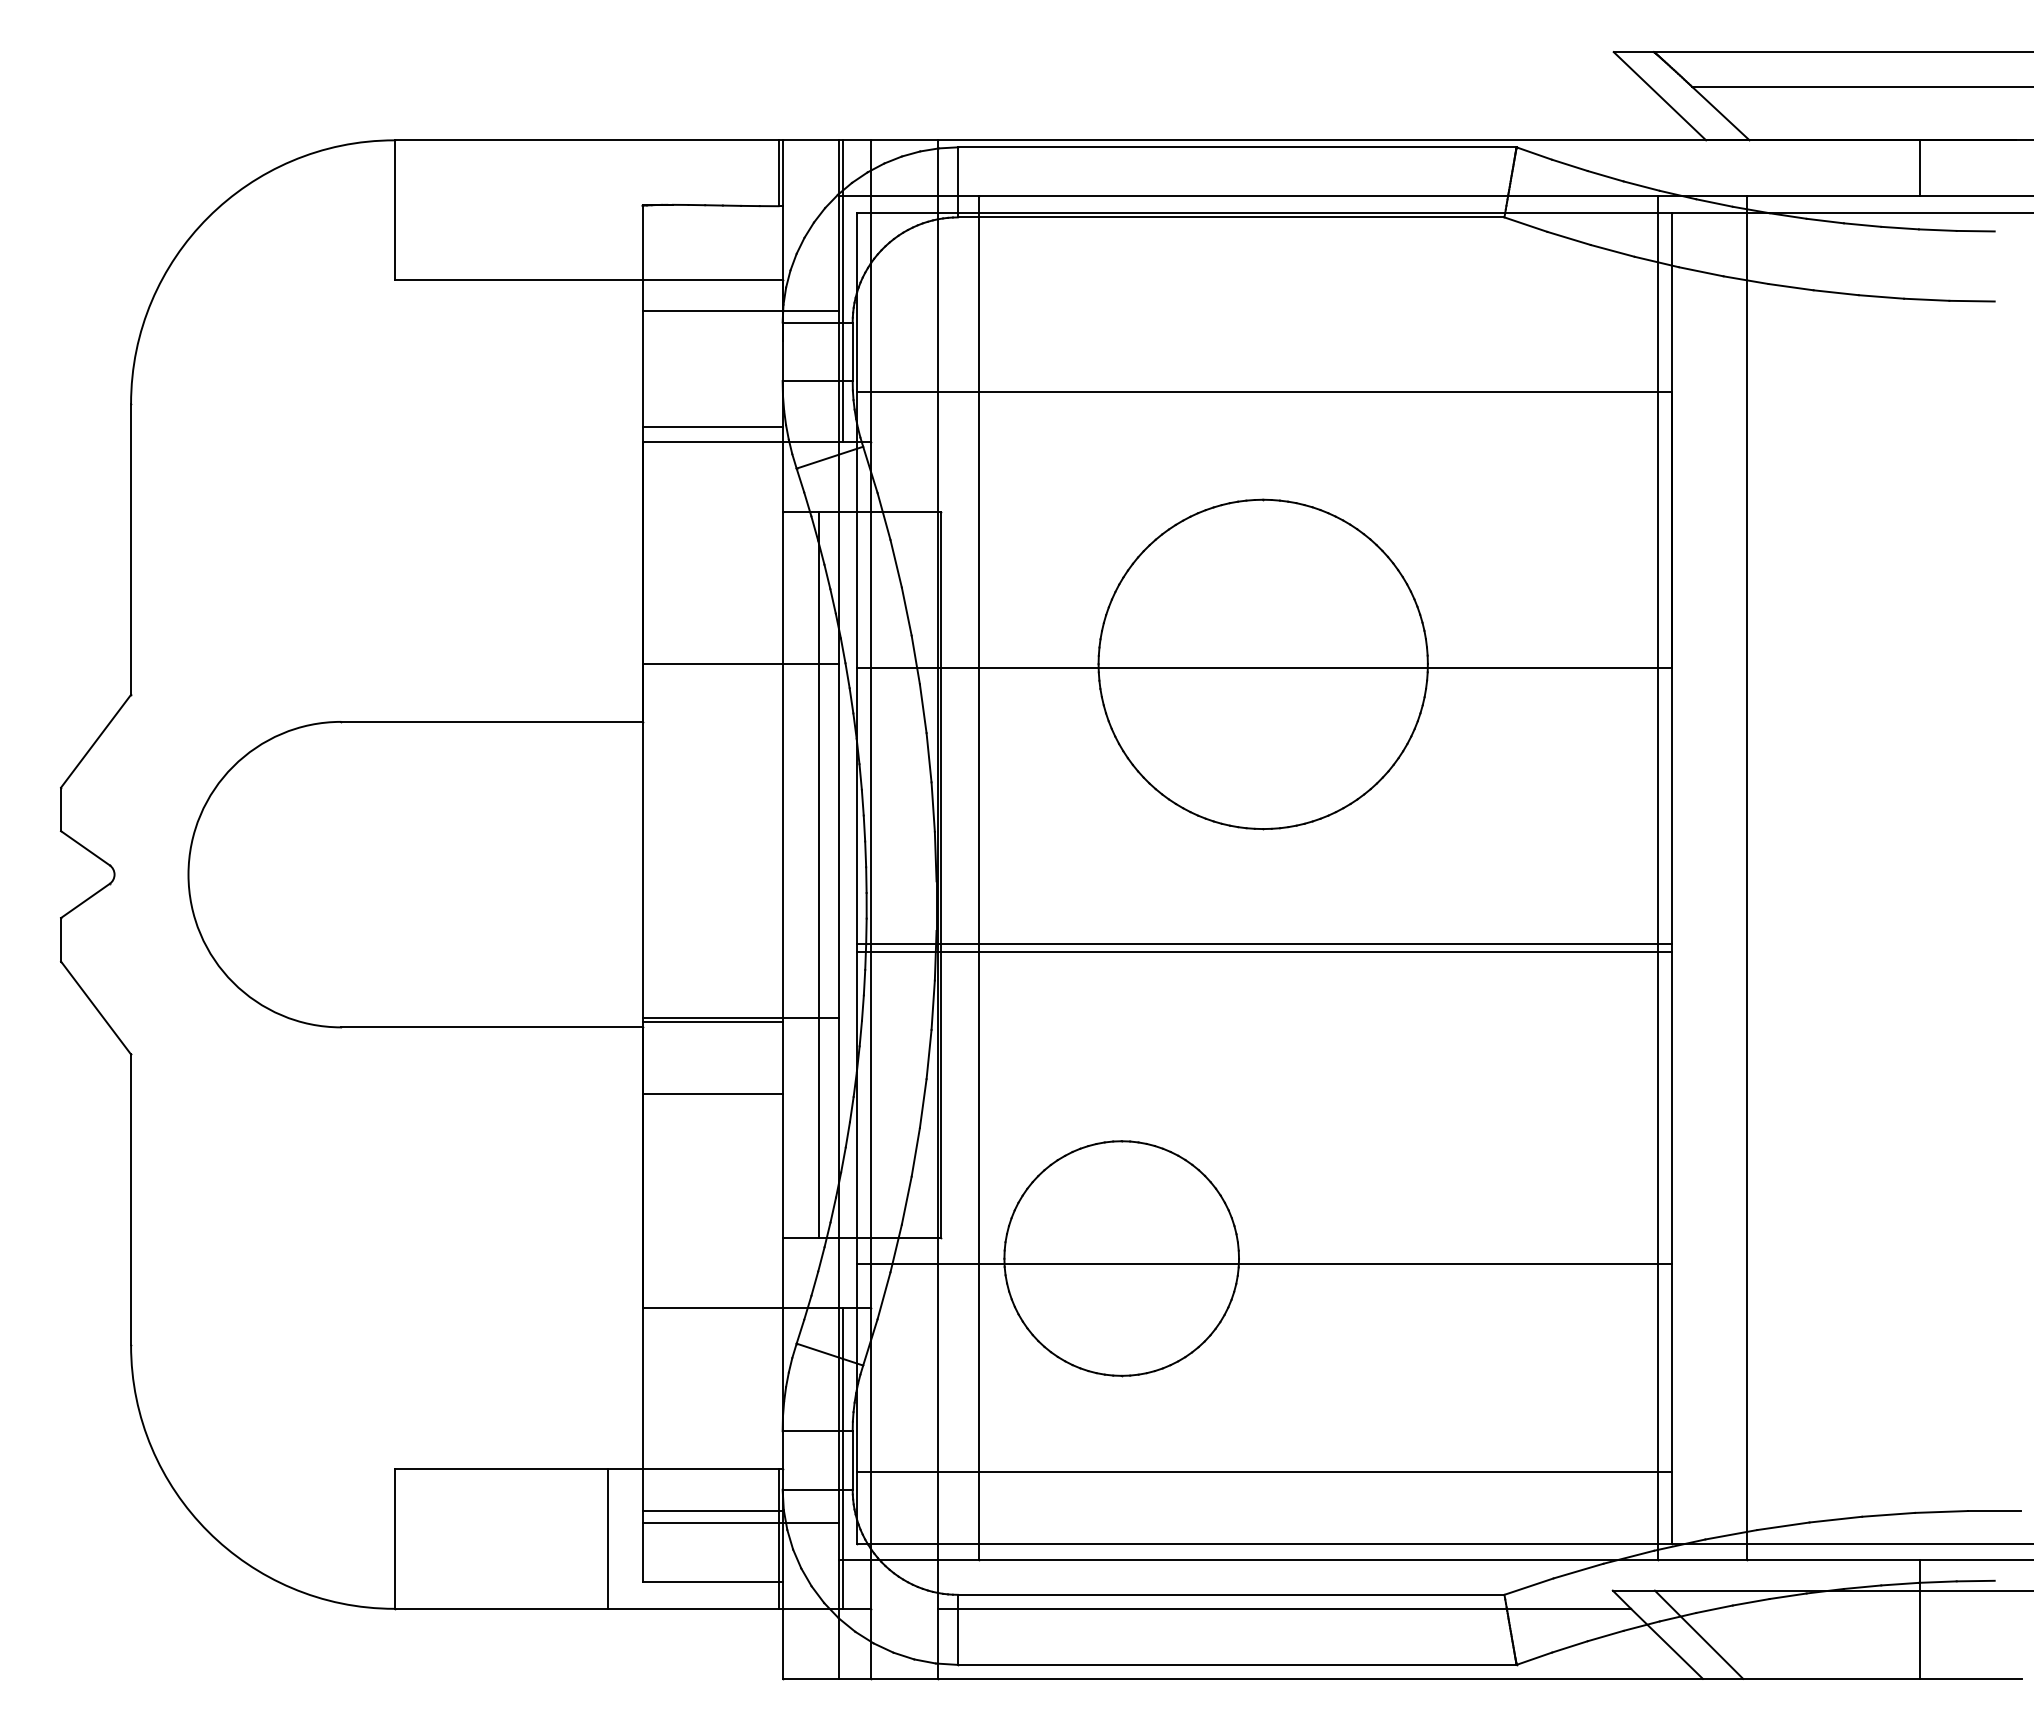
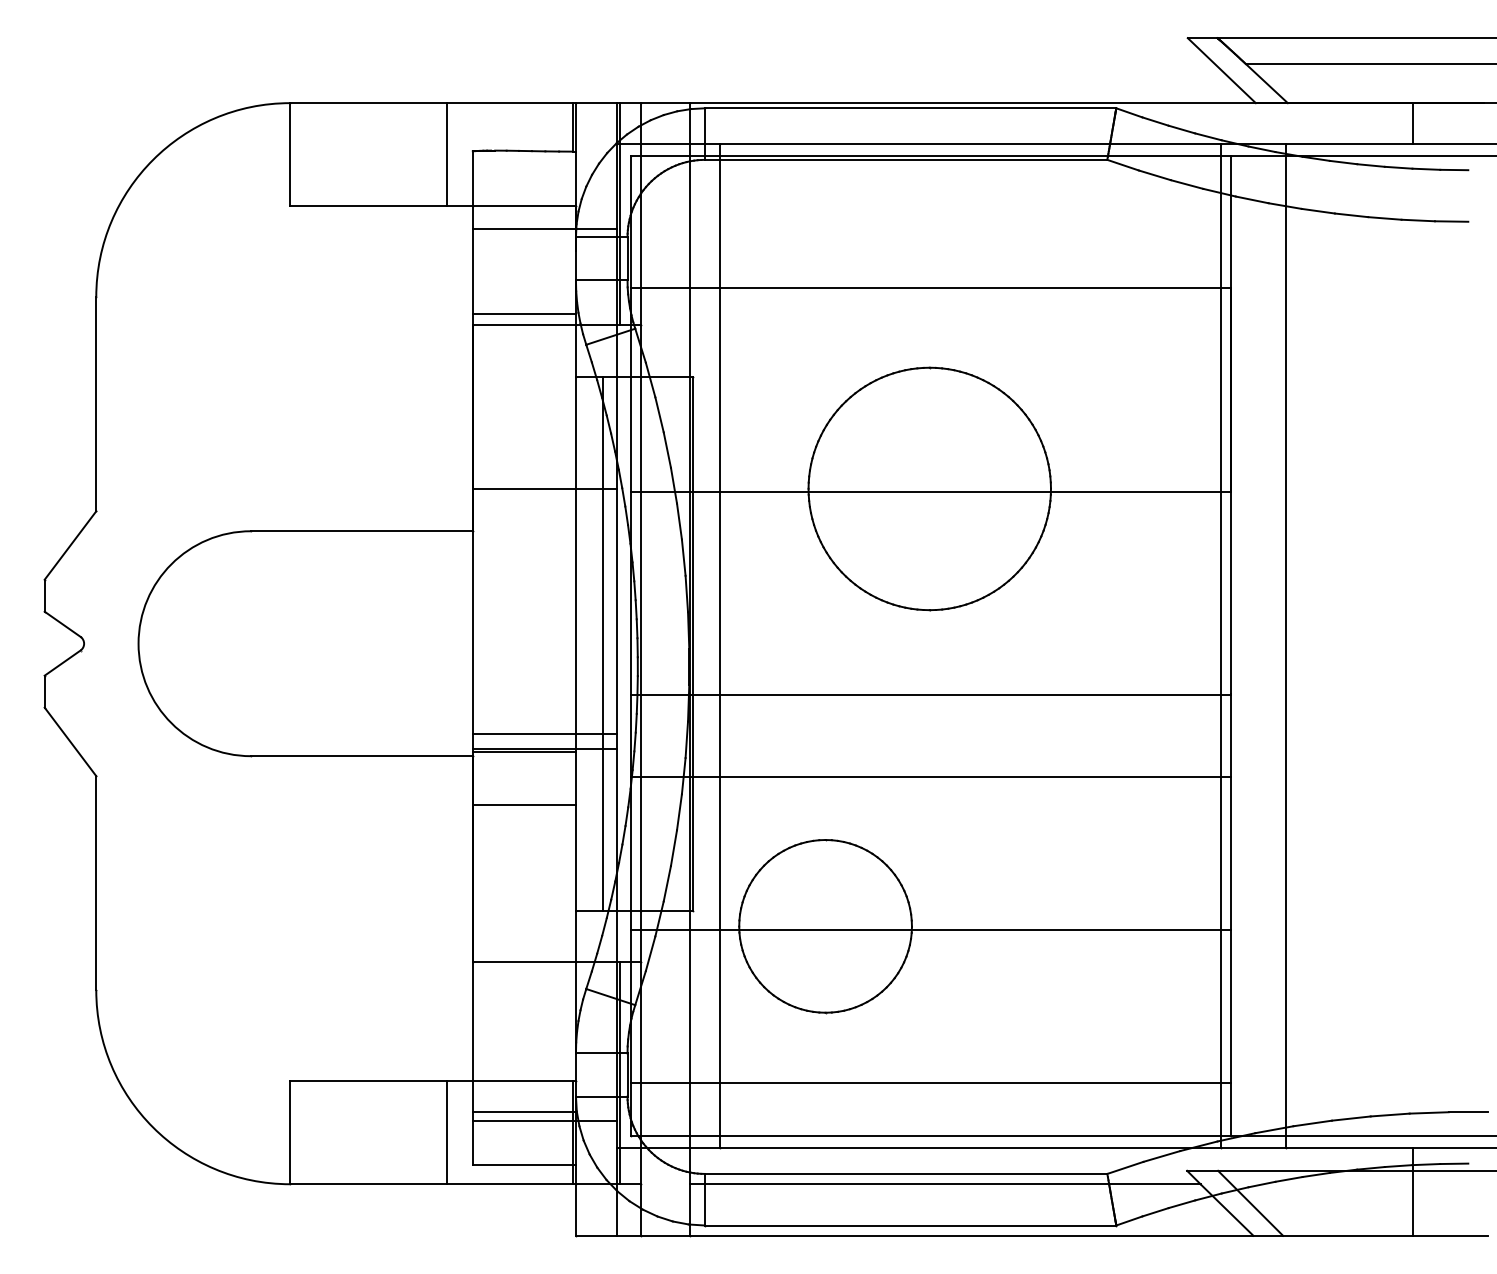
line: (608, 210) -> (447, 154), added
line: (1264, 951) -> (930, 776), moved
line: (740, 997) -> (544, 734), added

